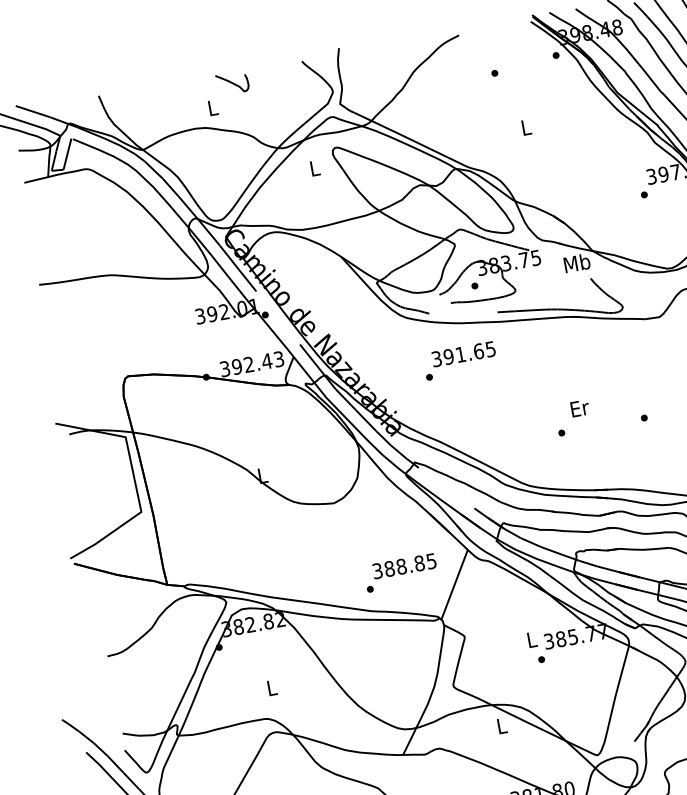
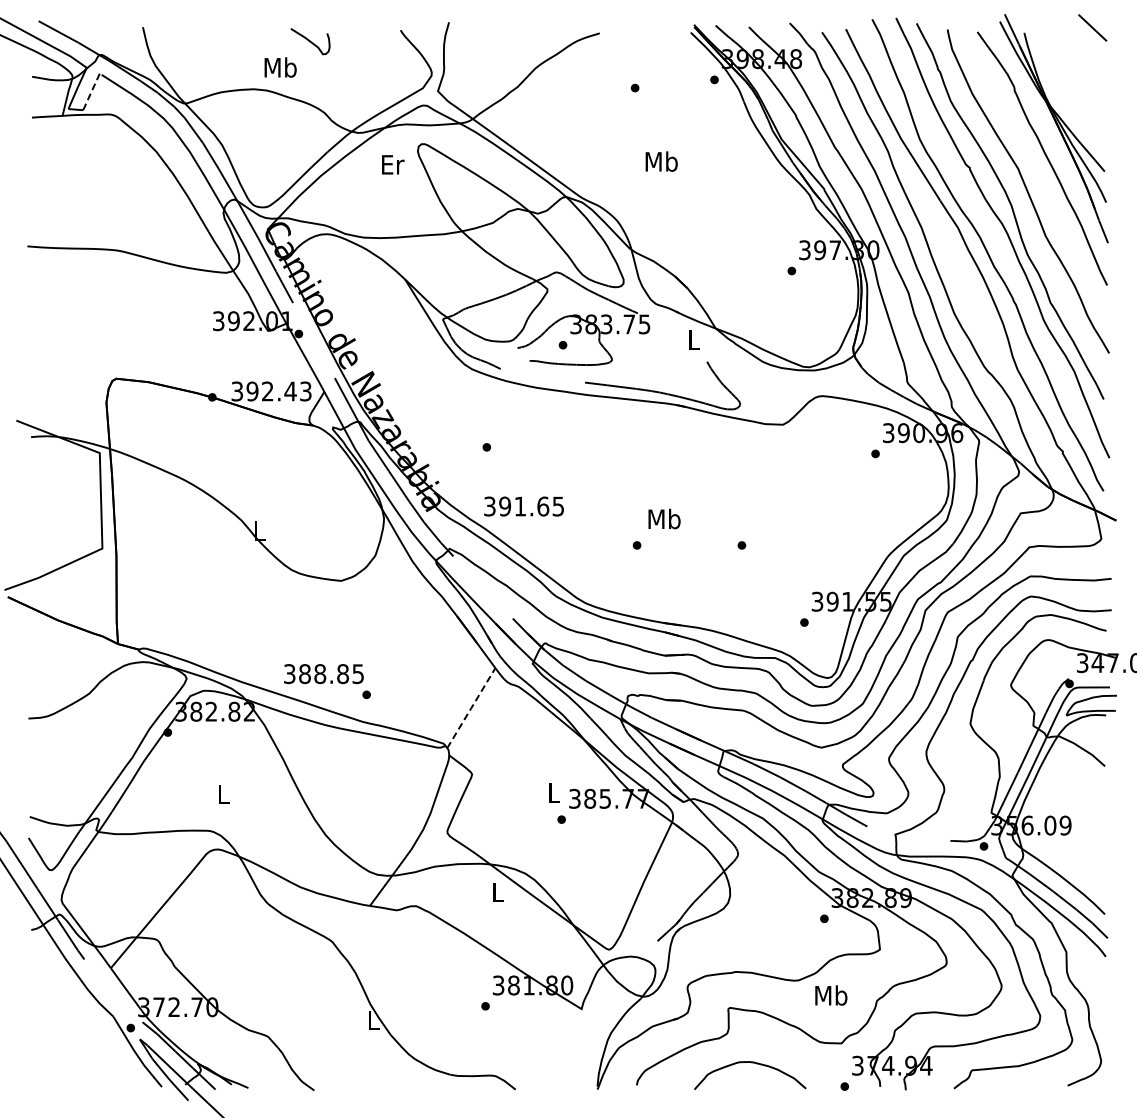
text: (212, 107) -> (280, 67), L -> Mb
text: (526, 127) -> (661, 161), L -> Mb
line: (67, 153) -> (91, 91), solid -> dashed
text: (315, 168) -> (393, 164), L -> Er
text: (577, 262) -> (694, 339), Mb -> L
text: (463, 354) -> (523, 506), moved
text: (579, 407) -> (664, 518), Er -> Mb
text: (404, 566) -> (323, 674), moved
line: (454, 585) -> (471, 708), solid -> dashed

